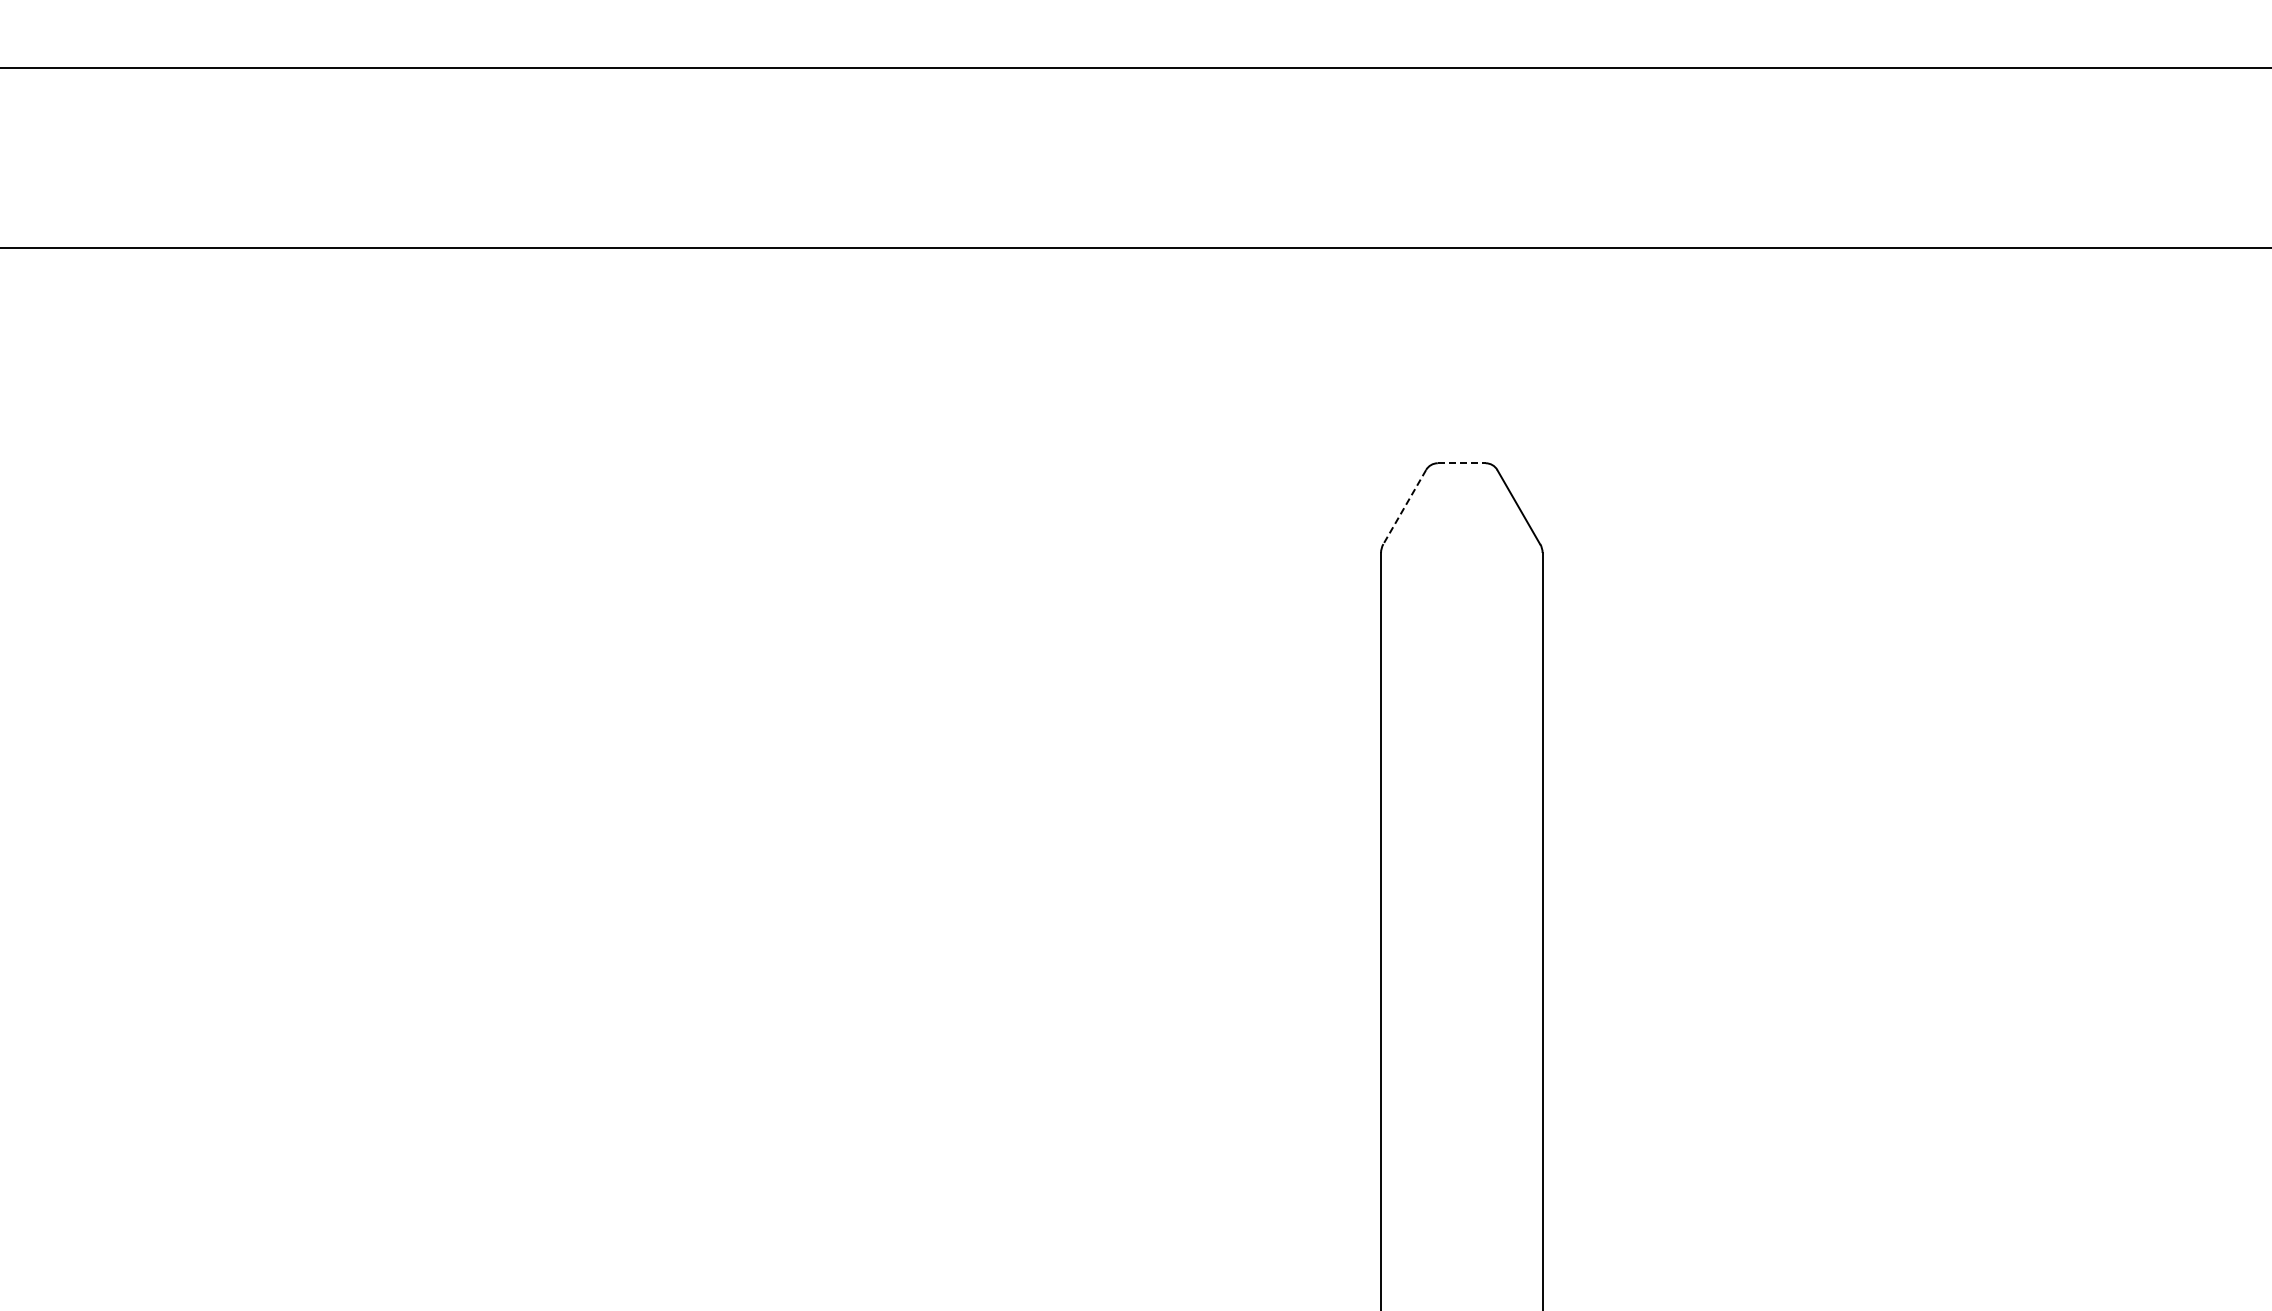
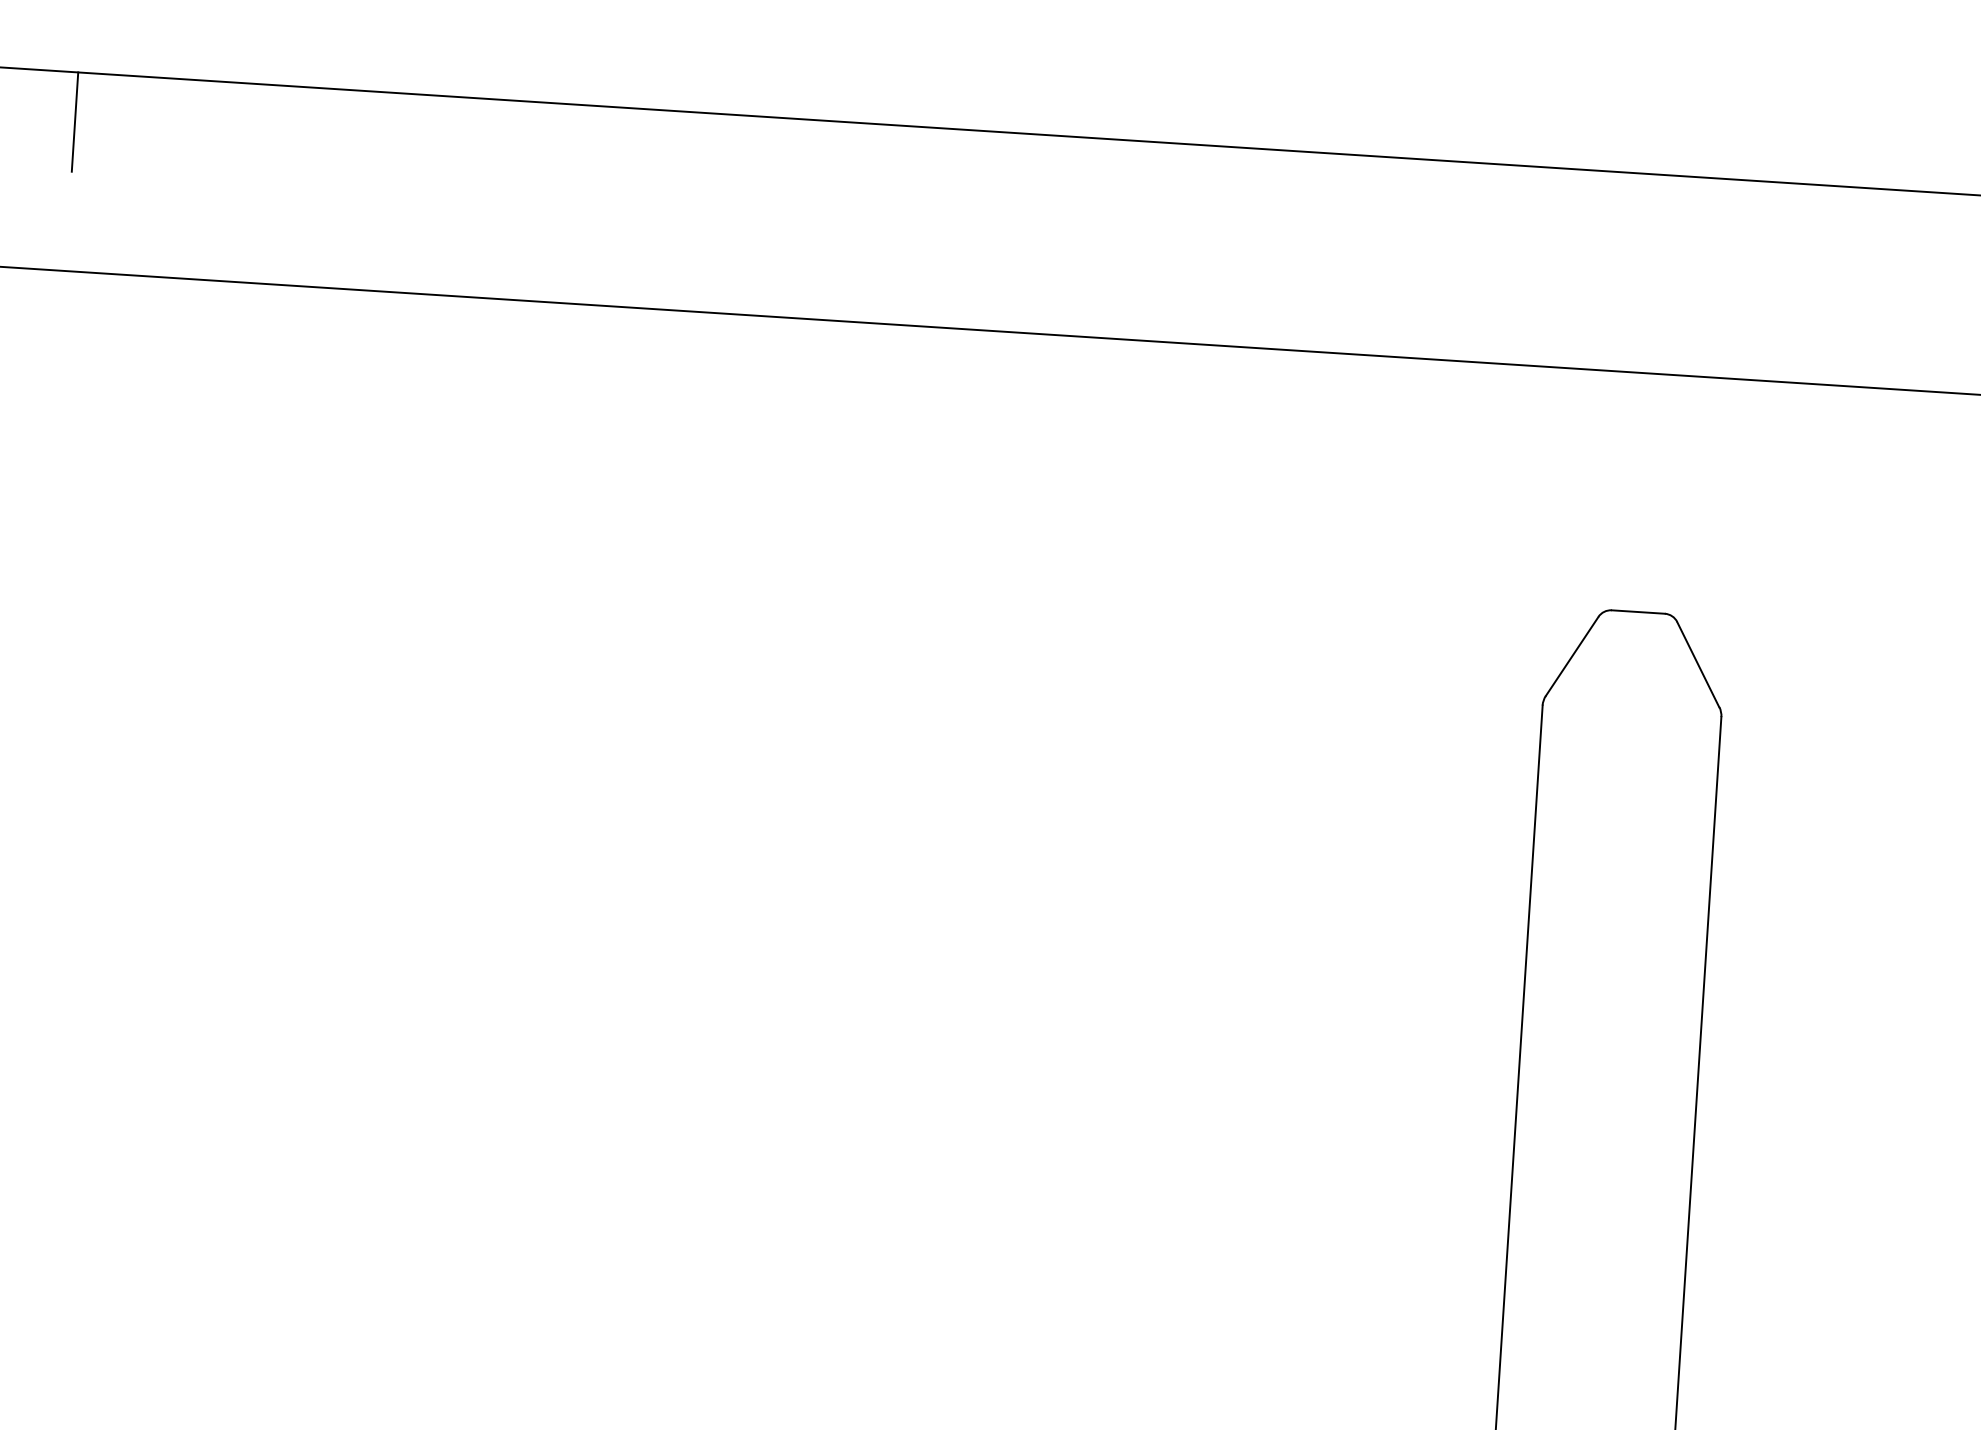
line: (26, 113) -> (75, 122), added
line: (1461, 463) -> (1638, 612), dashed -> solid
line: (1404, 507) -> (1571, 656), dashed -> solid

